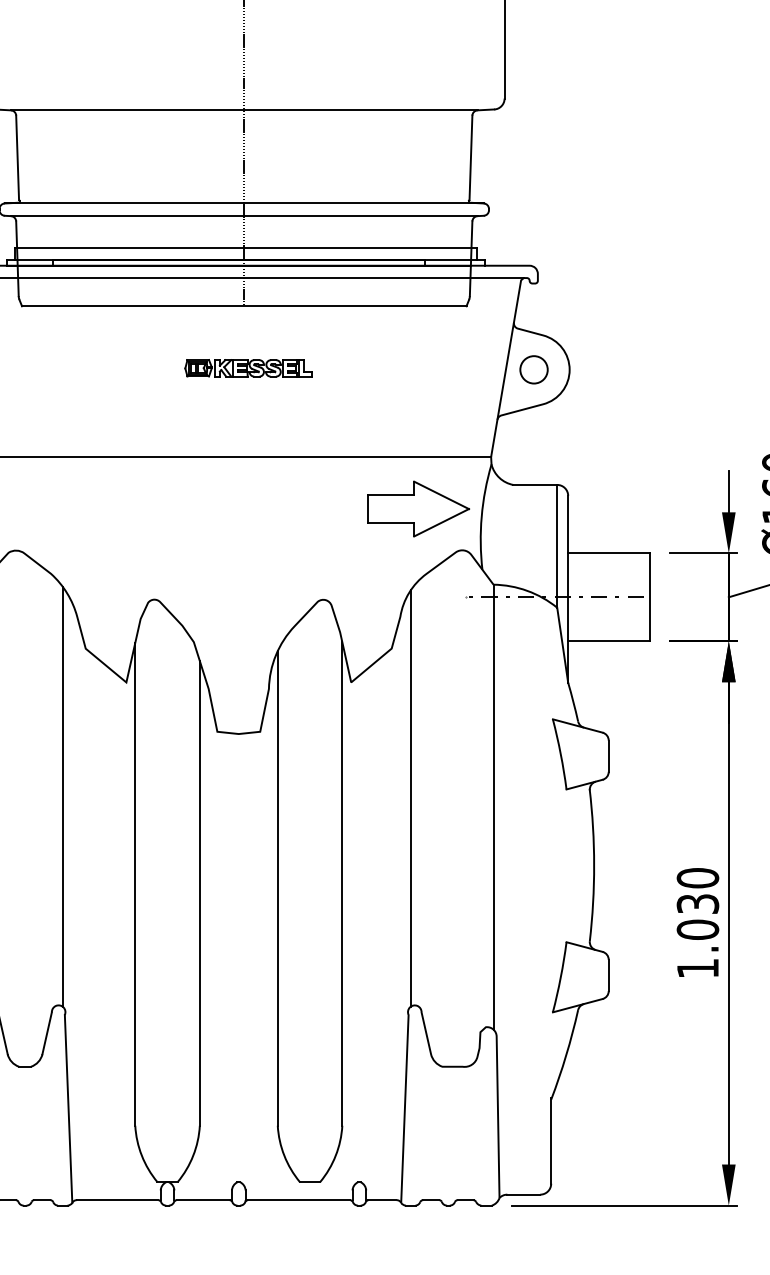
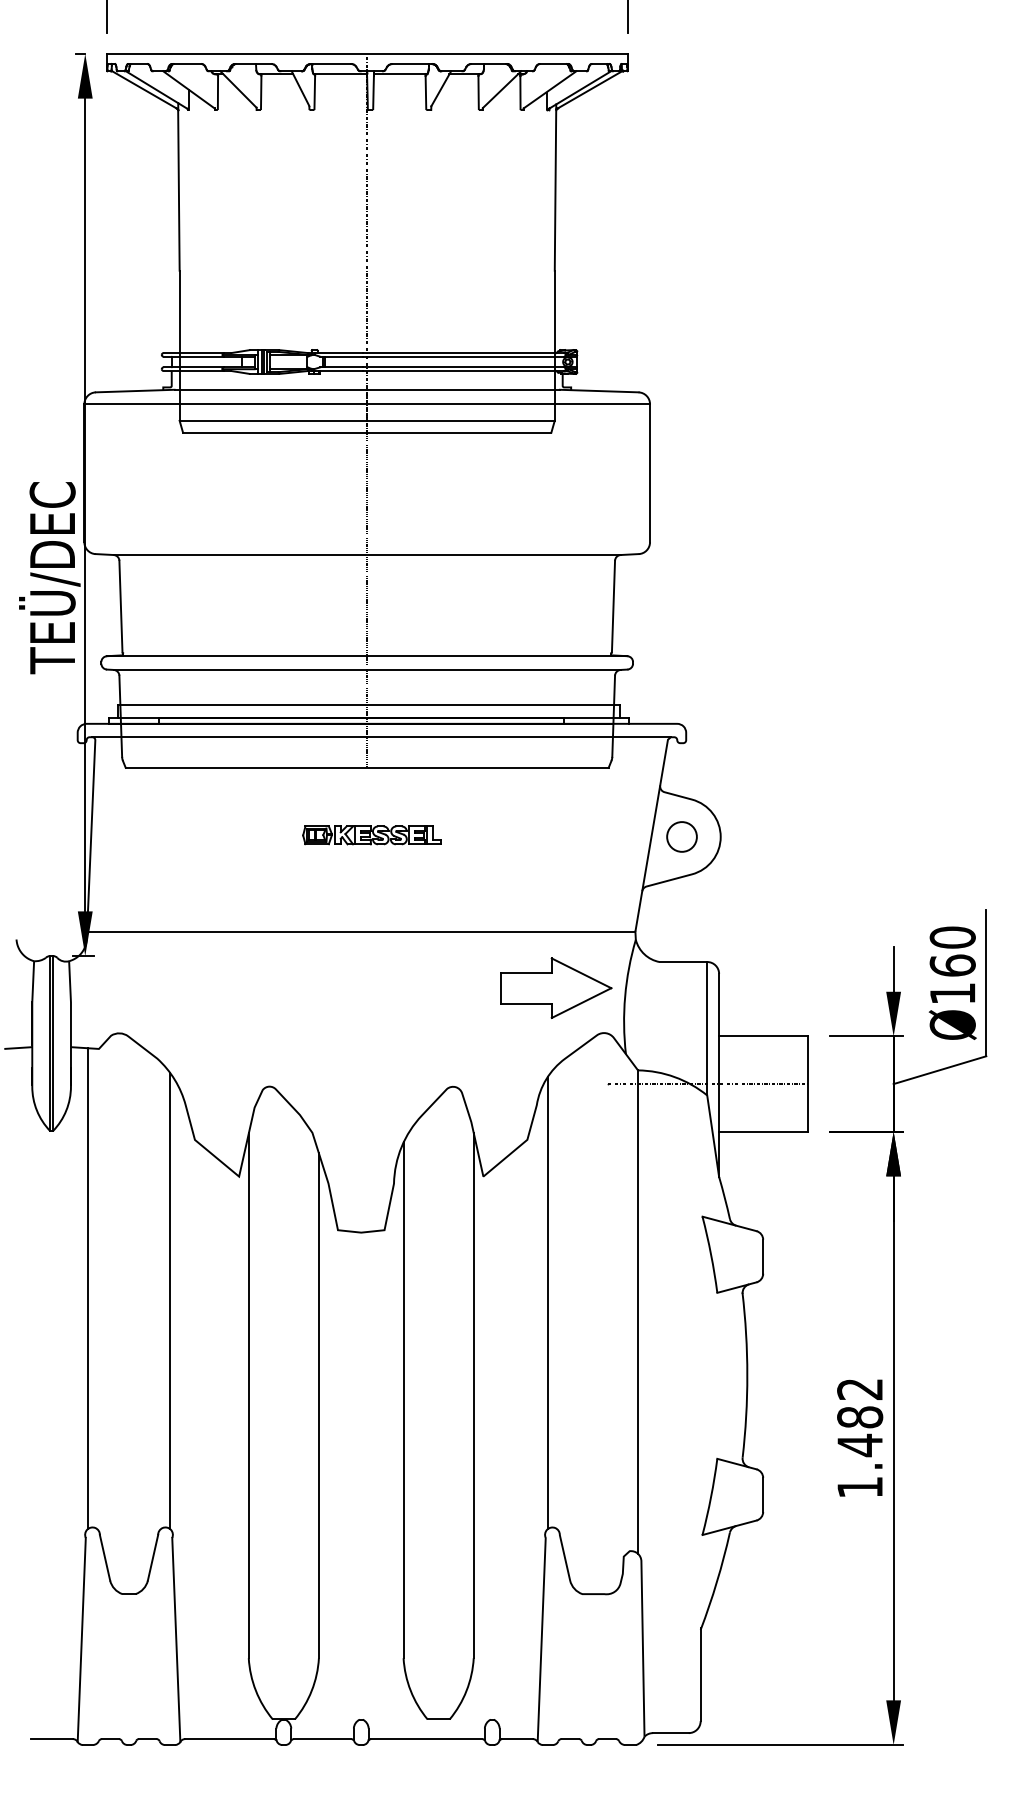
text: (698, 904) -> (860, 1417), 1.030 -> 1.482

